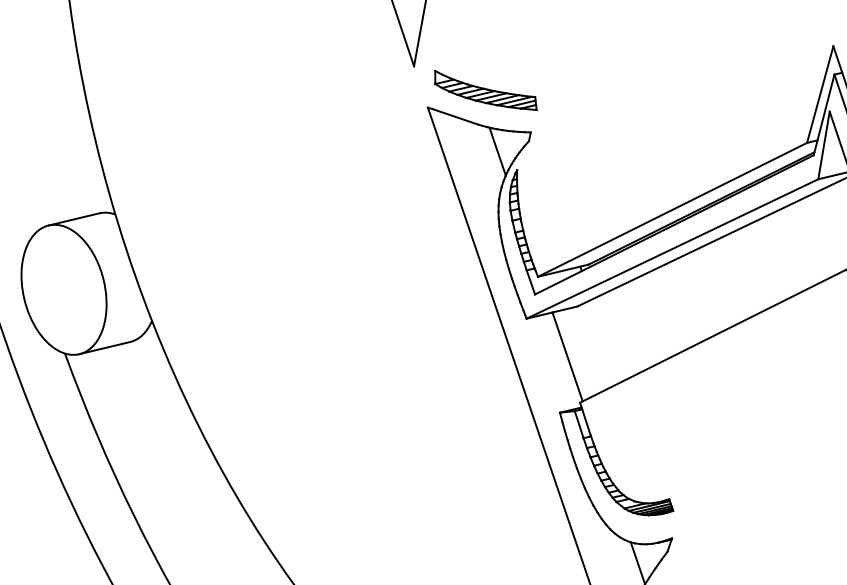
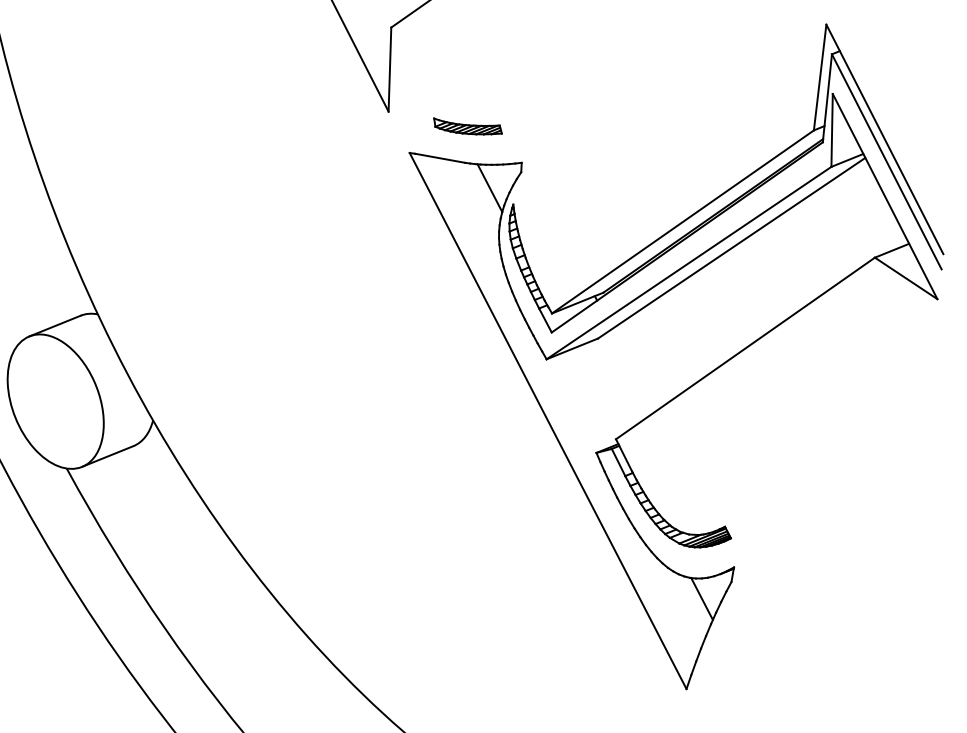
part: (485, 91) -> (467, 126), size x0.6
line: (567, 356) -> (595, 392), removed

